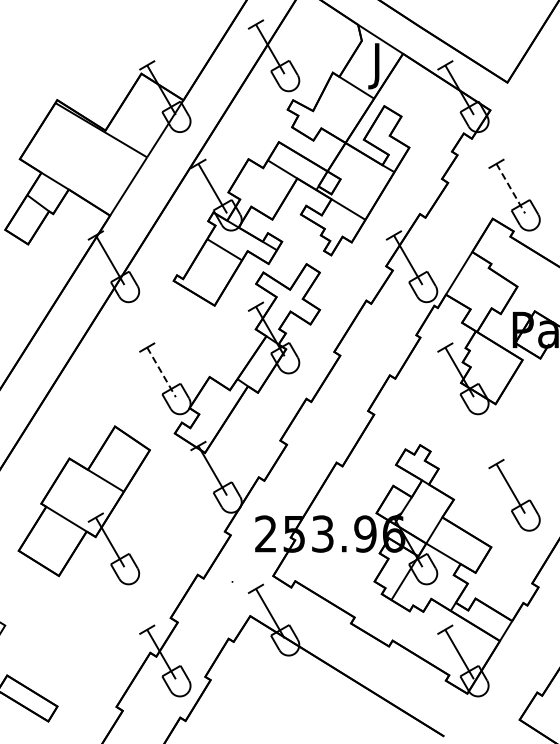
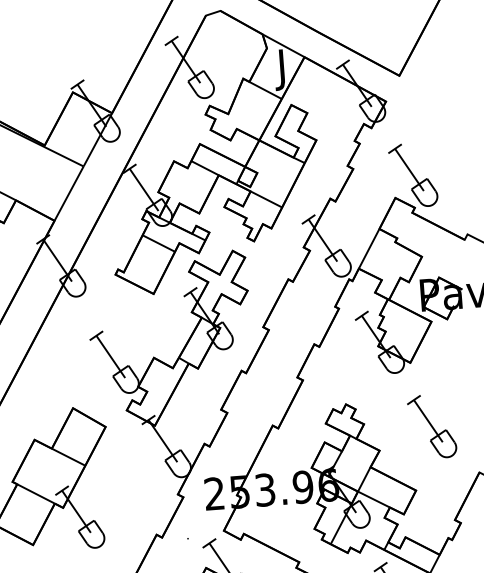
line: (510, 188) -> (409, 169), dashed -> solid
line: (161, 372) -> (110, 357), dashed -> solid
part: (514, 495) -> (432, 426), moved

